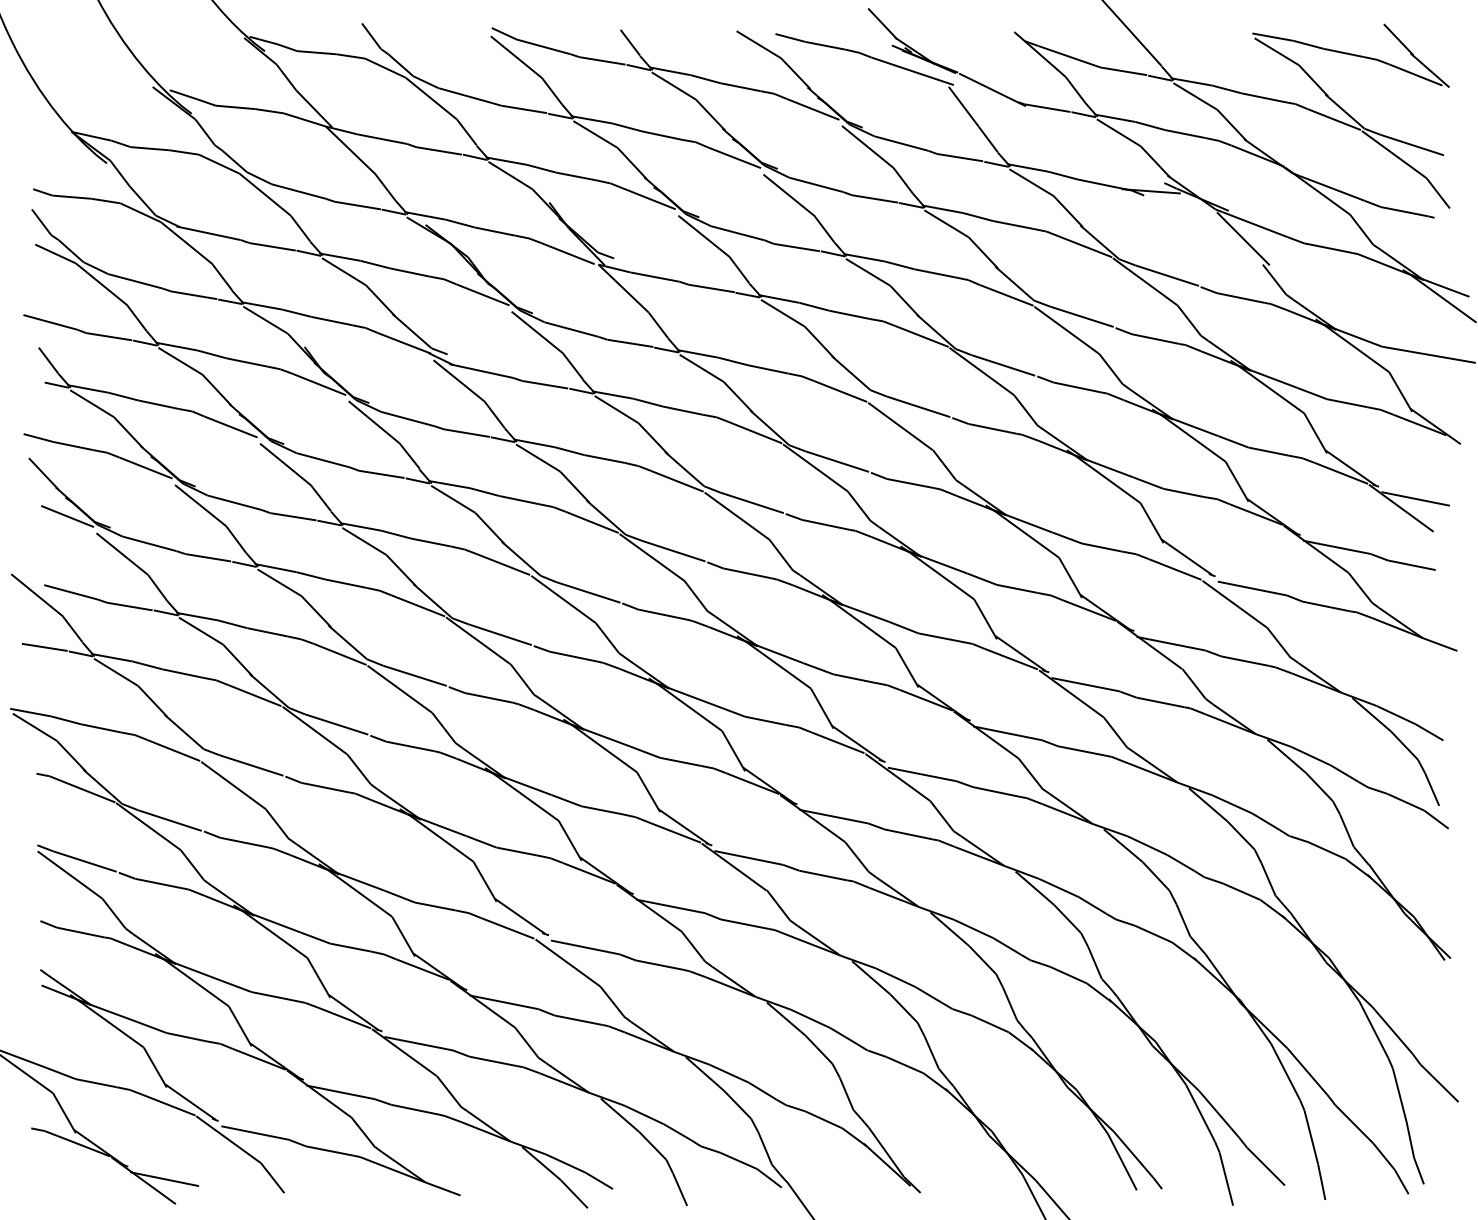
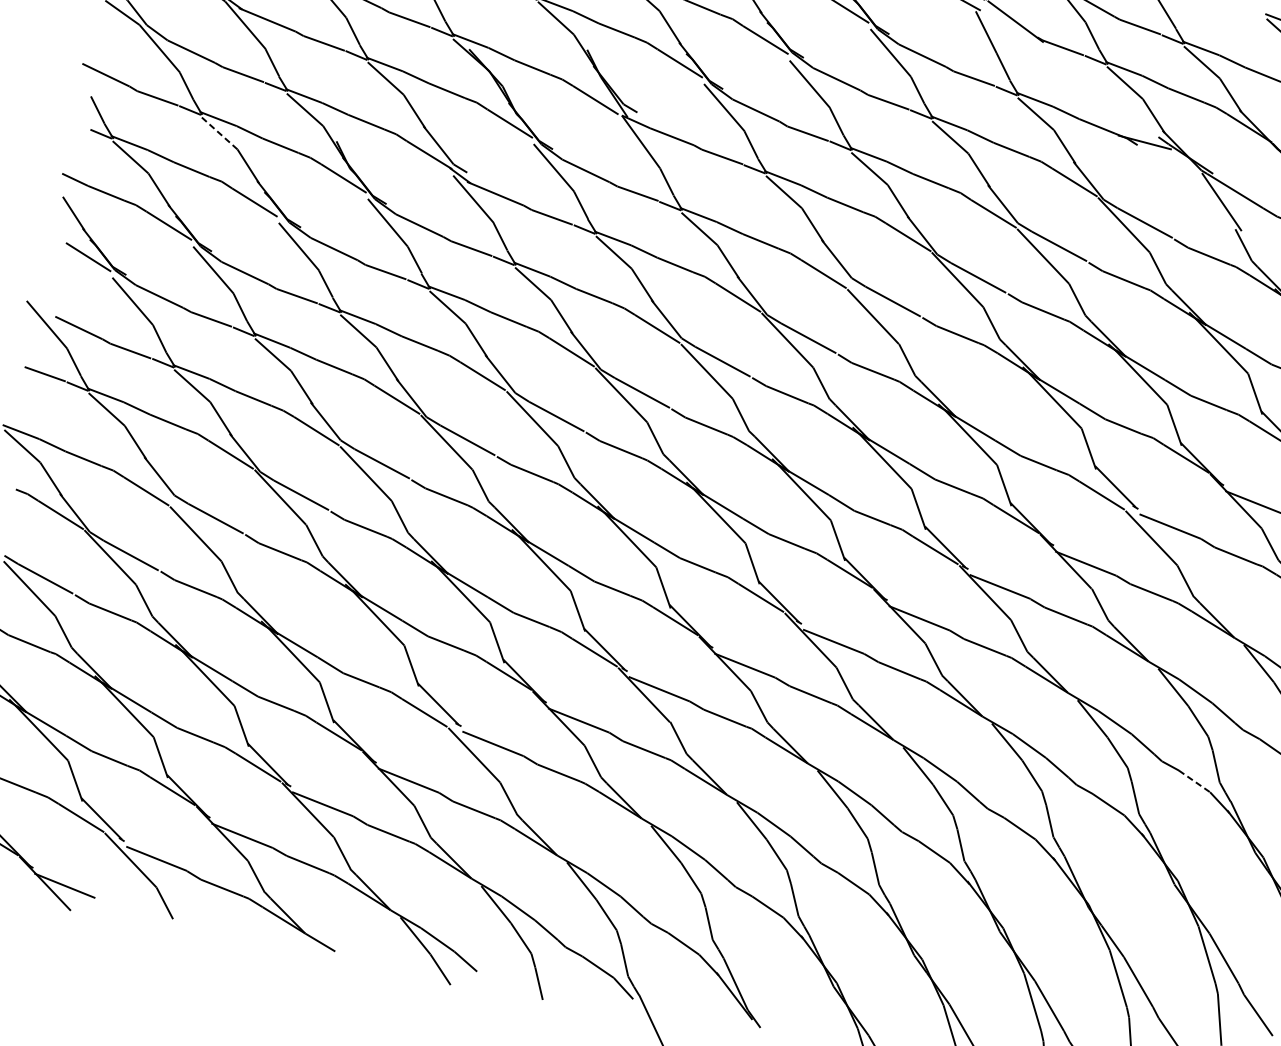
line: (180, 361) -> (219, 133), solid -> dashed
line: (1327, 850) -> (1194, 781), solid -> dashed

